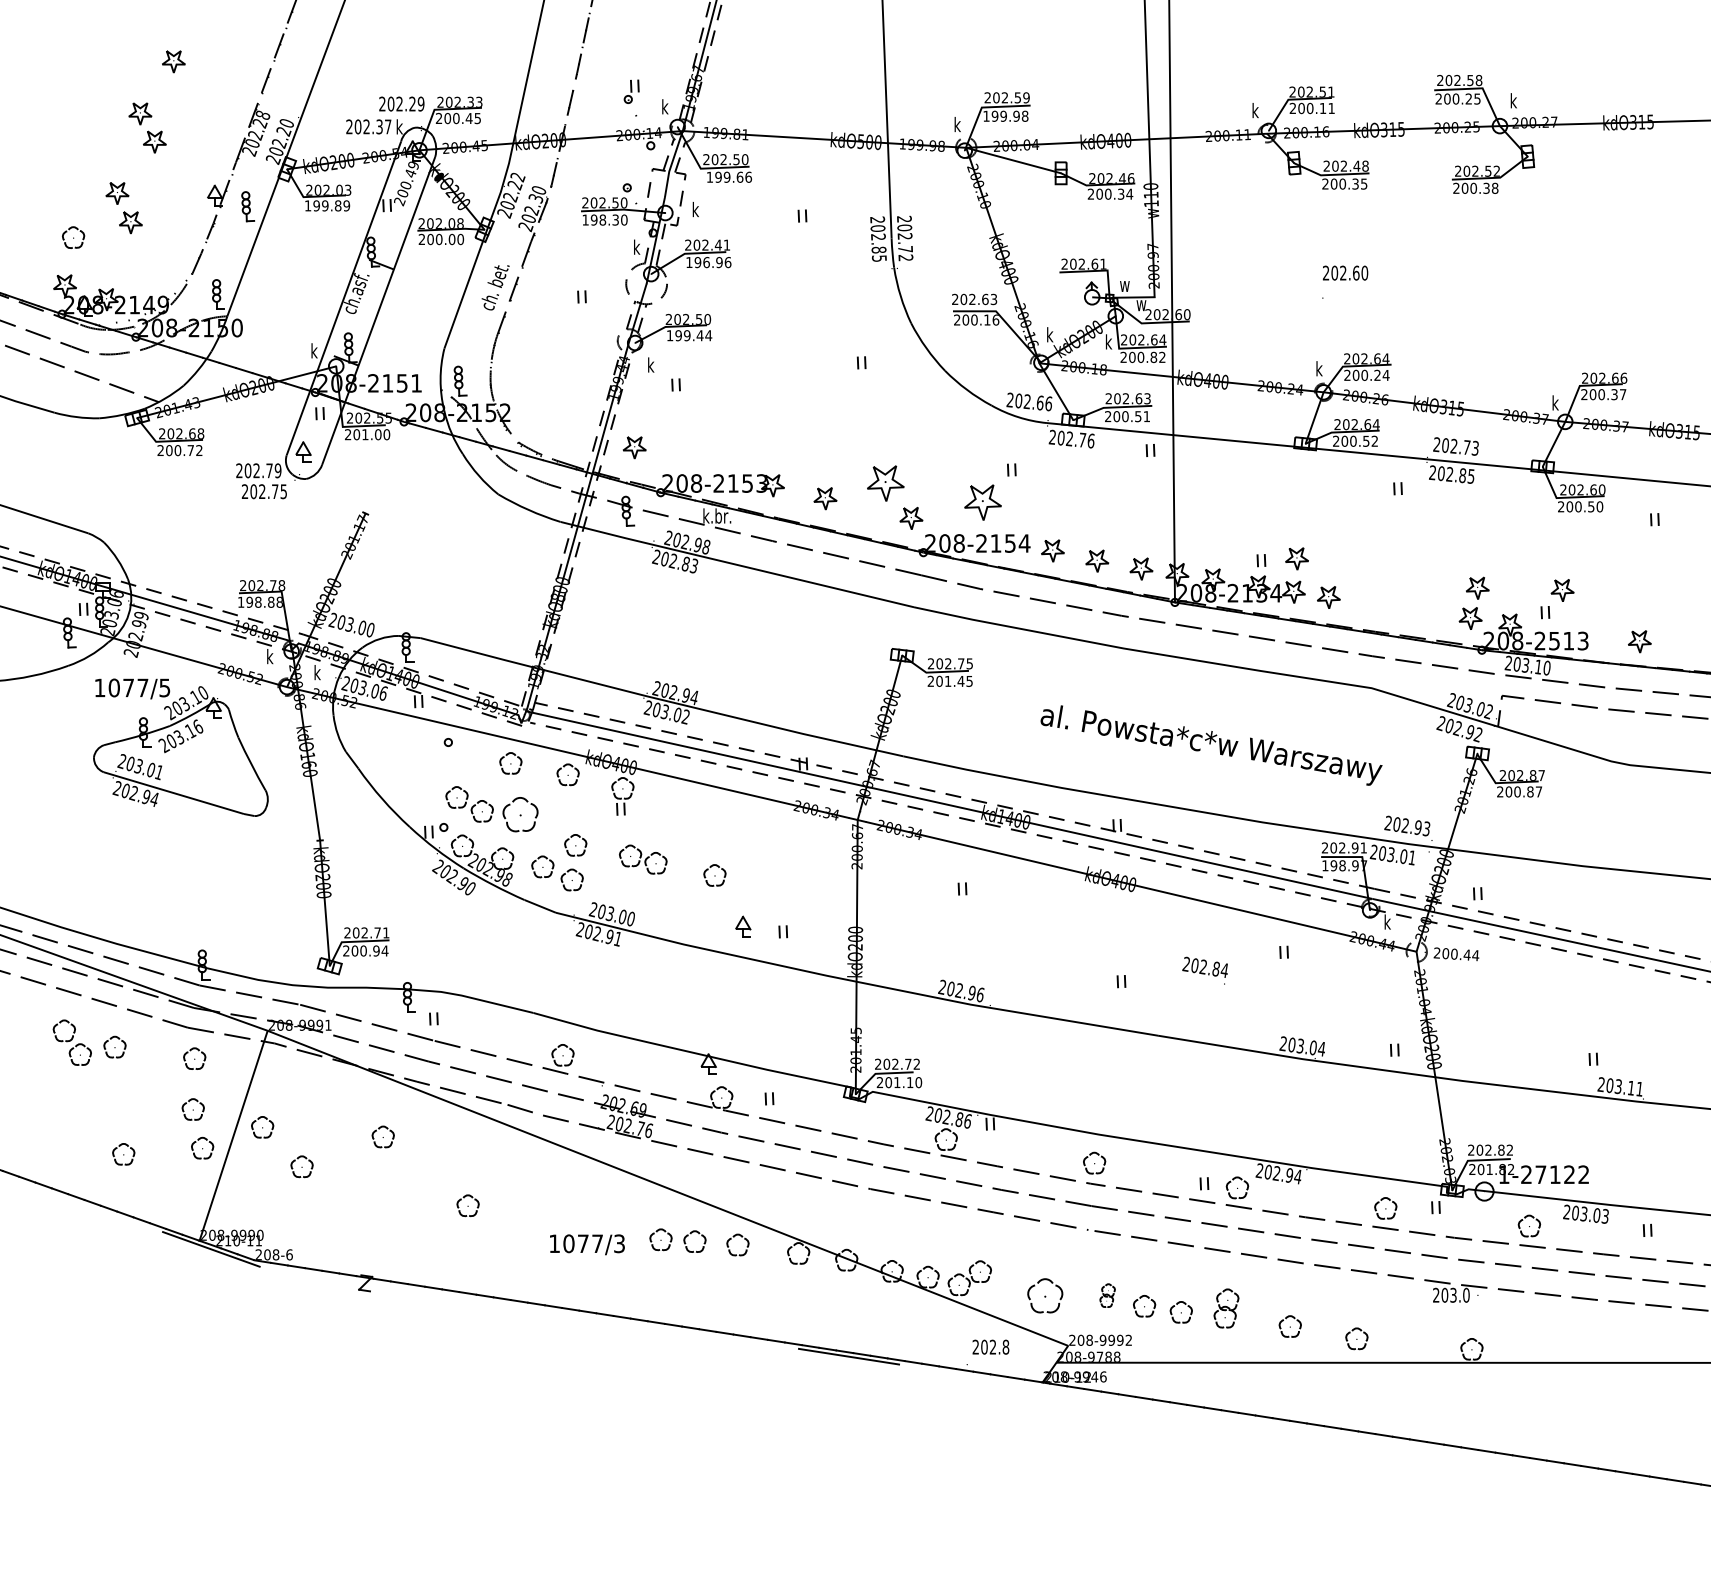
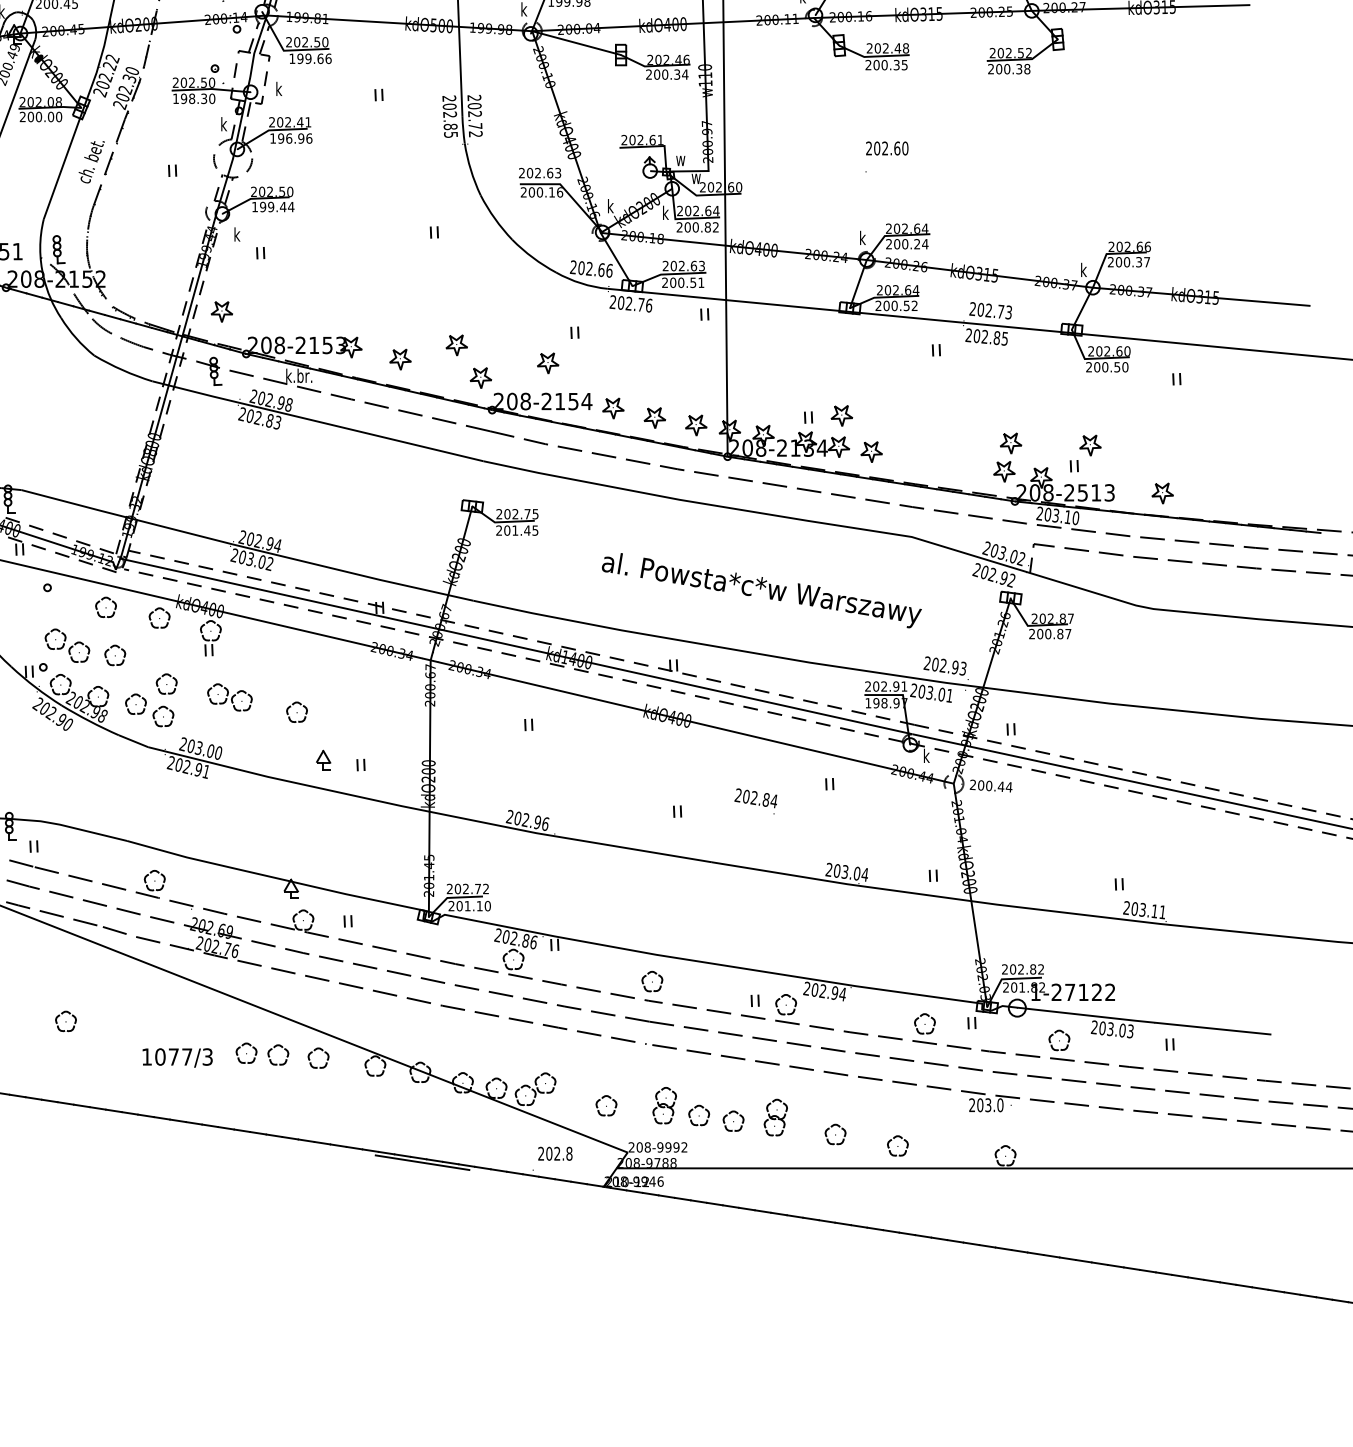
part: (885, 483) -> (456, 345), size x0.62
part: (983, 502) -> (548, 363), size x0.62
part: (520, 814) -> (115, 655), size x0.62
part: (1045, 1295) -> (606, 1105), size x0.62
part: (1107, 1295) -> (664, 1105), size x1.67

